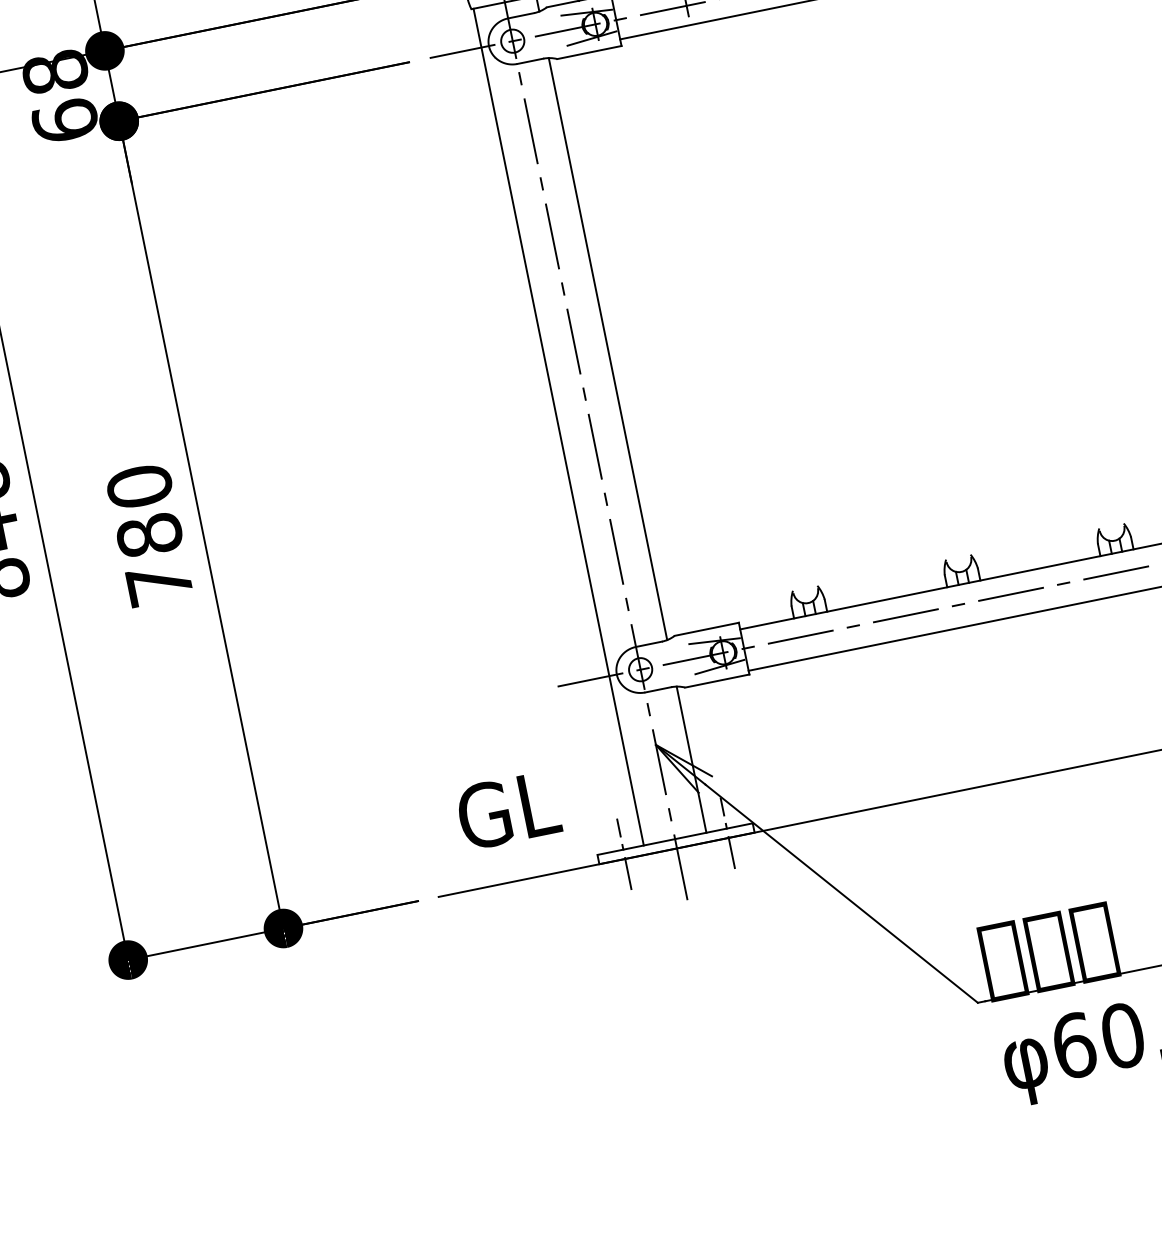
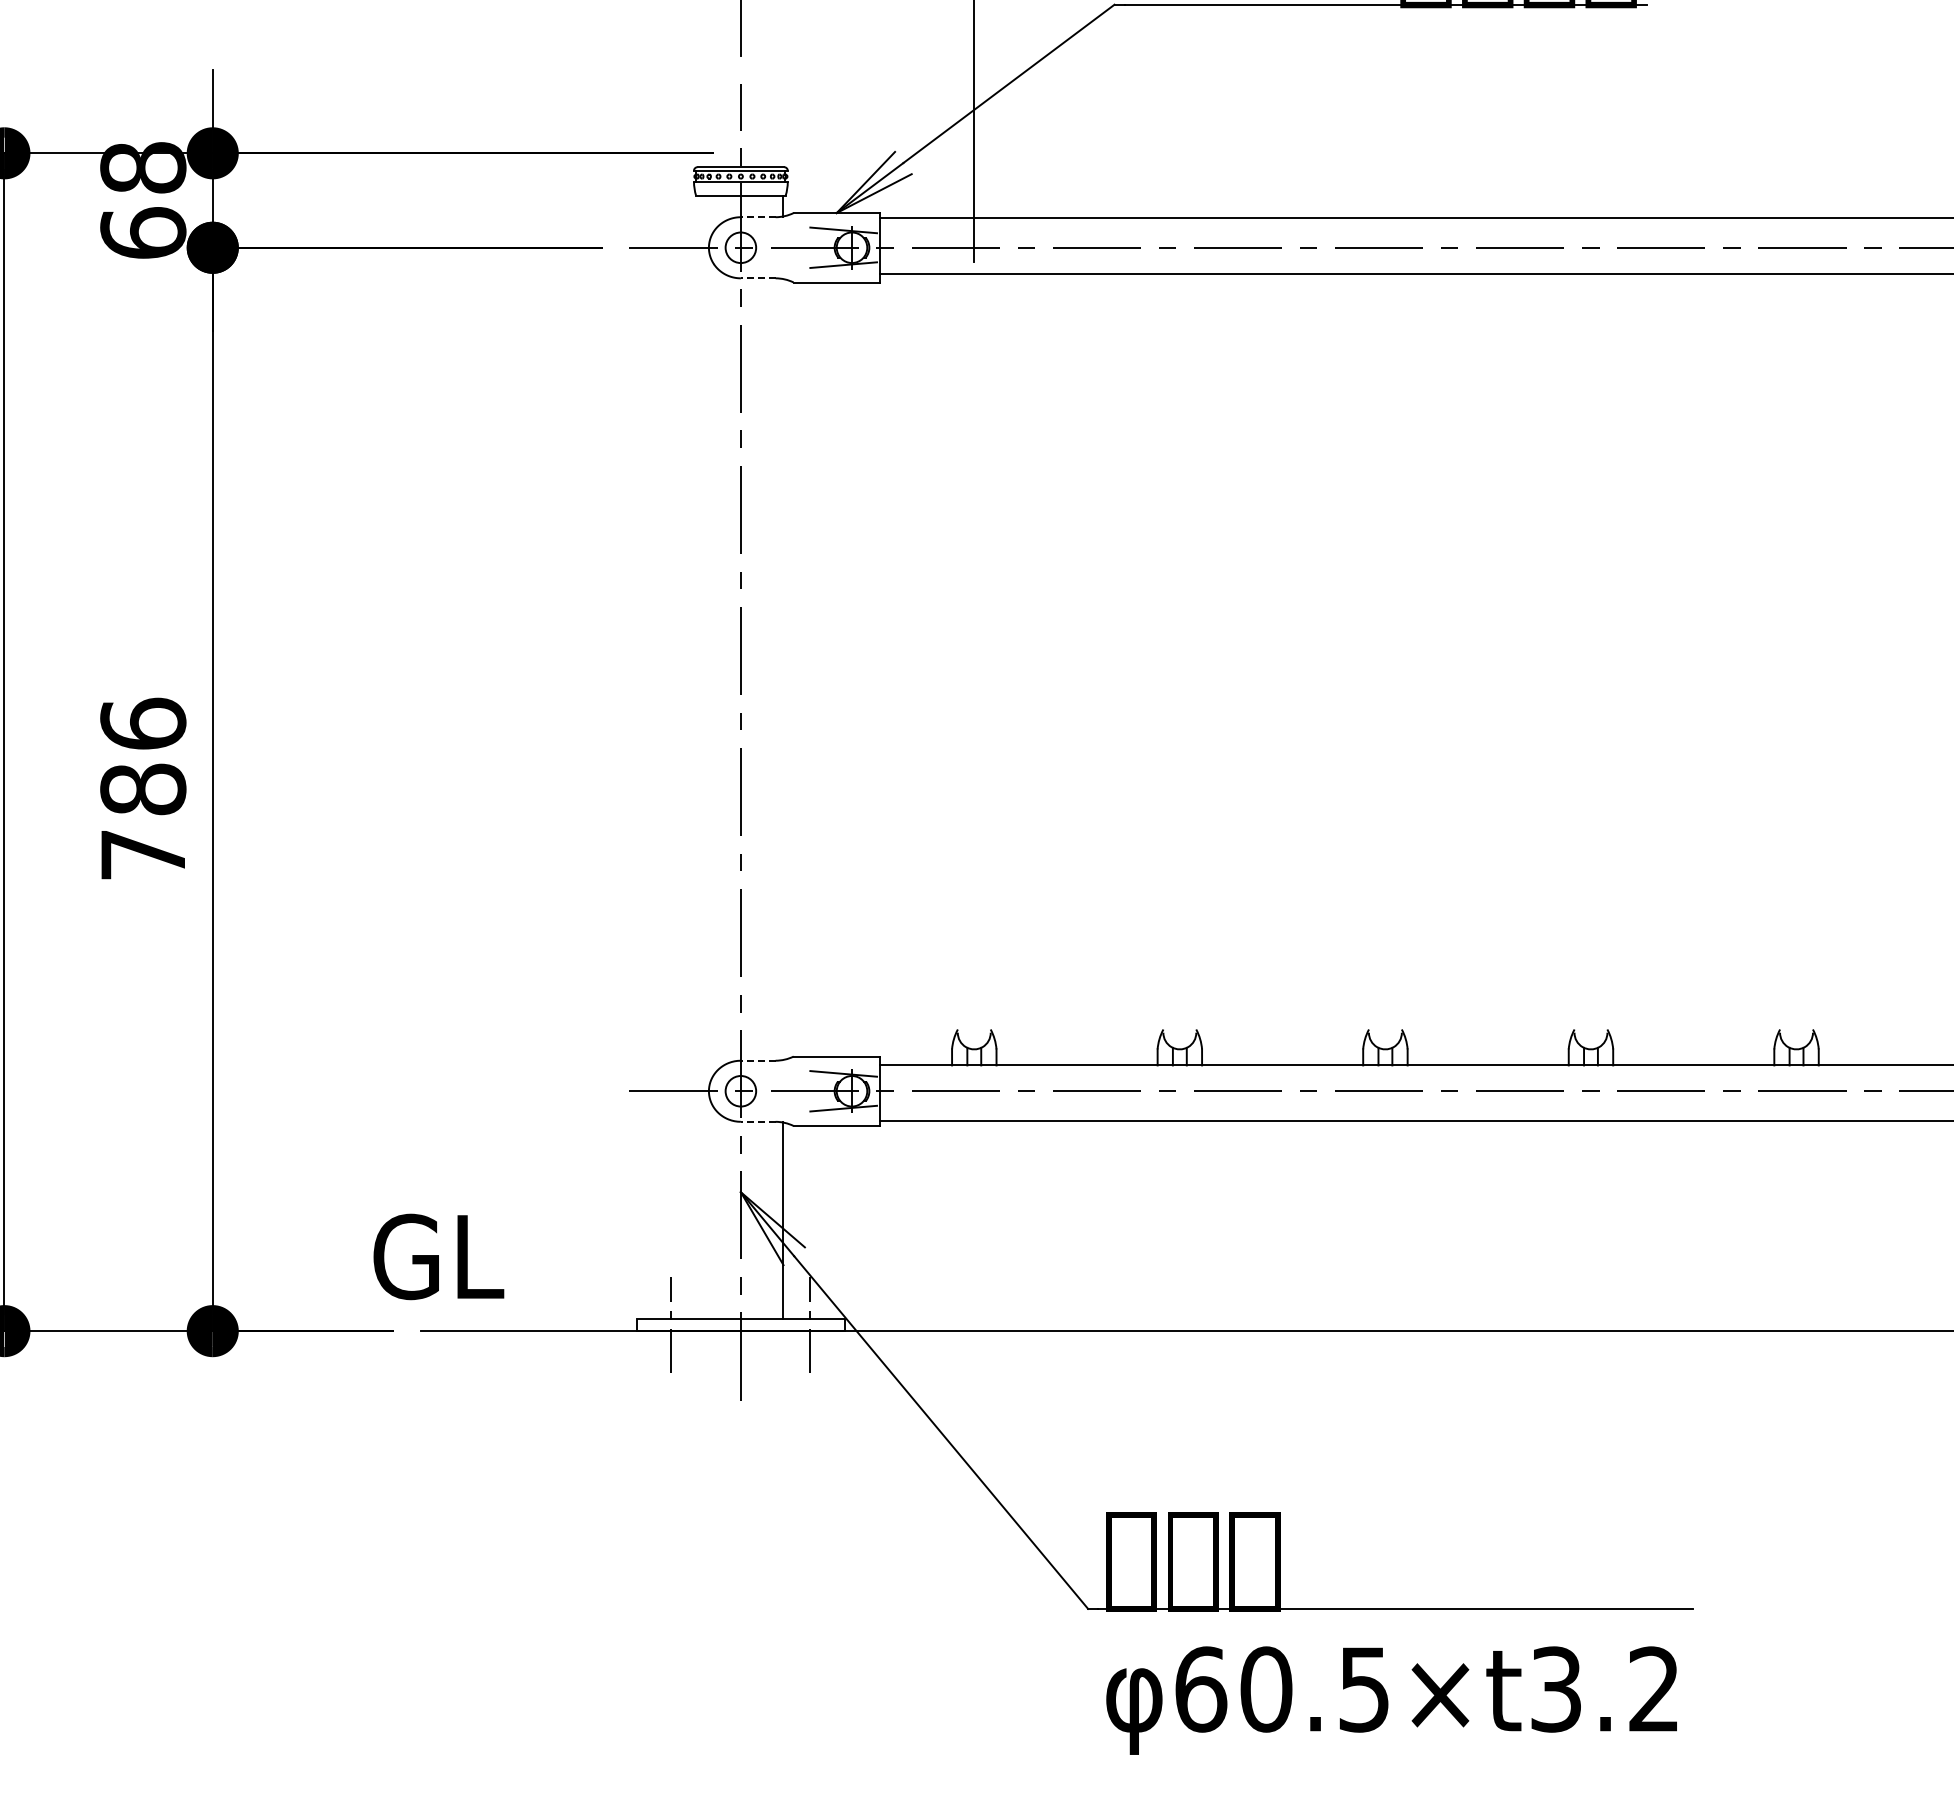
line: (520, 16) -> (757, 217), solid -> dashed
line: (529, 61) -> (757, 278), solid -> dashed
line: (607, 349) -> (782, 669), removed
line: (558, 426) -> (698, 756), removed
text: (139, 486) -> (143, 723), 780 -> 786
line: (648, 644) -> (757, 1060), solid -> dashed
line: (657, 689) -> (757, 1121), solid -> dashed
text: (508, 810) -> (438, 1256), moved

